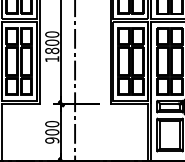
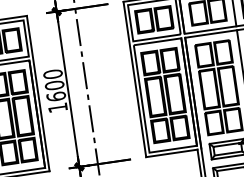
text: (52, 50) -> (56, 96), 1800 -> 1600

